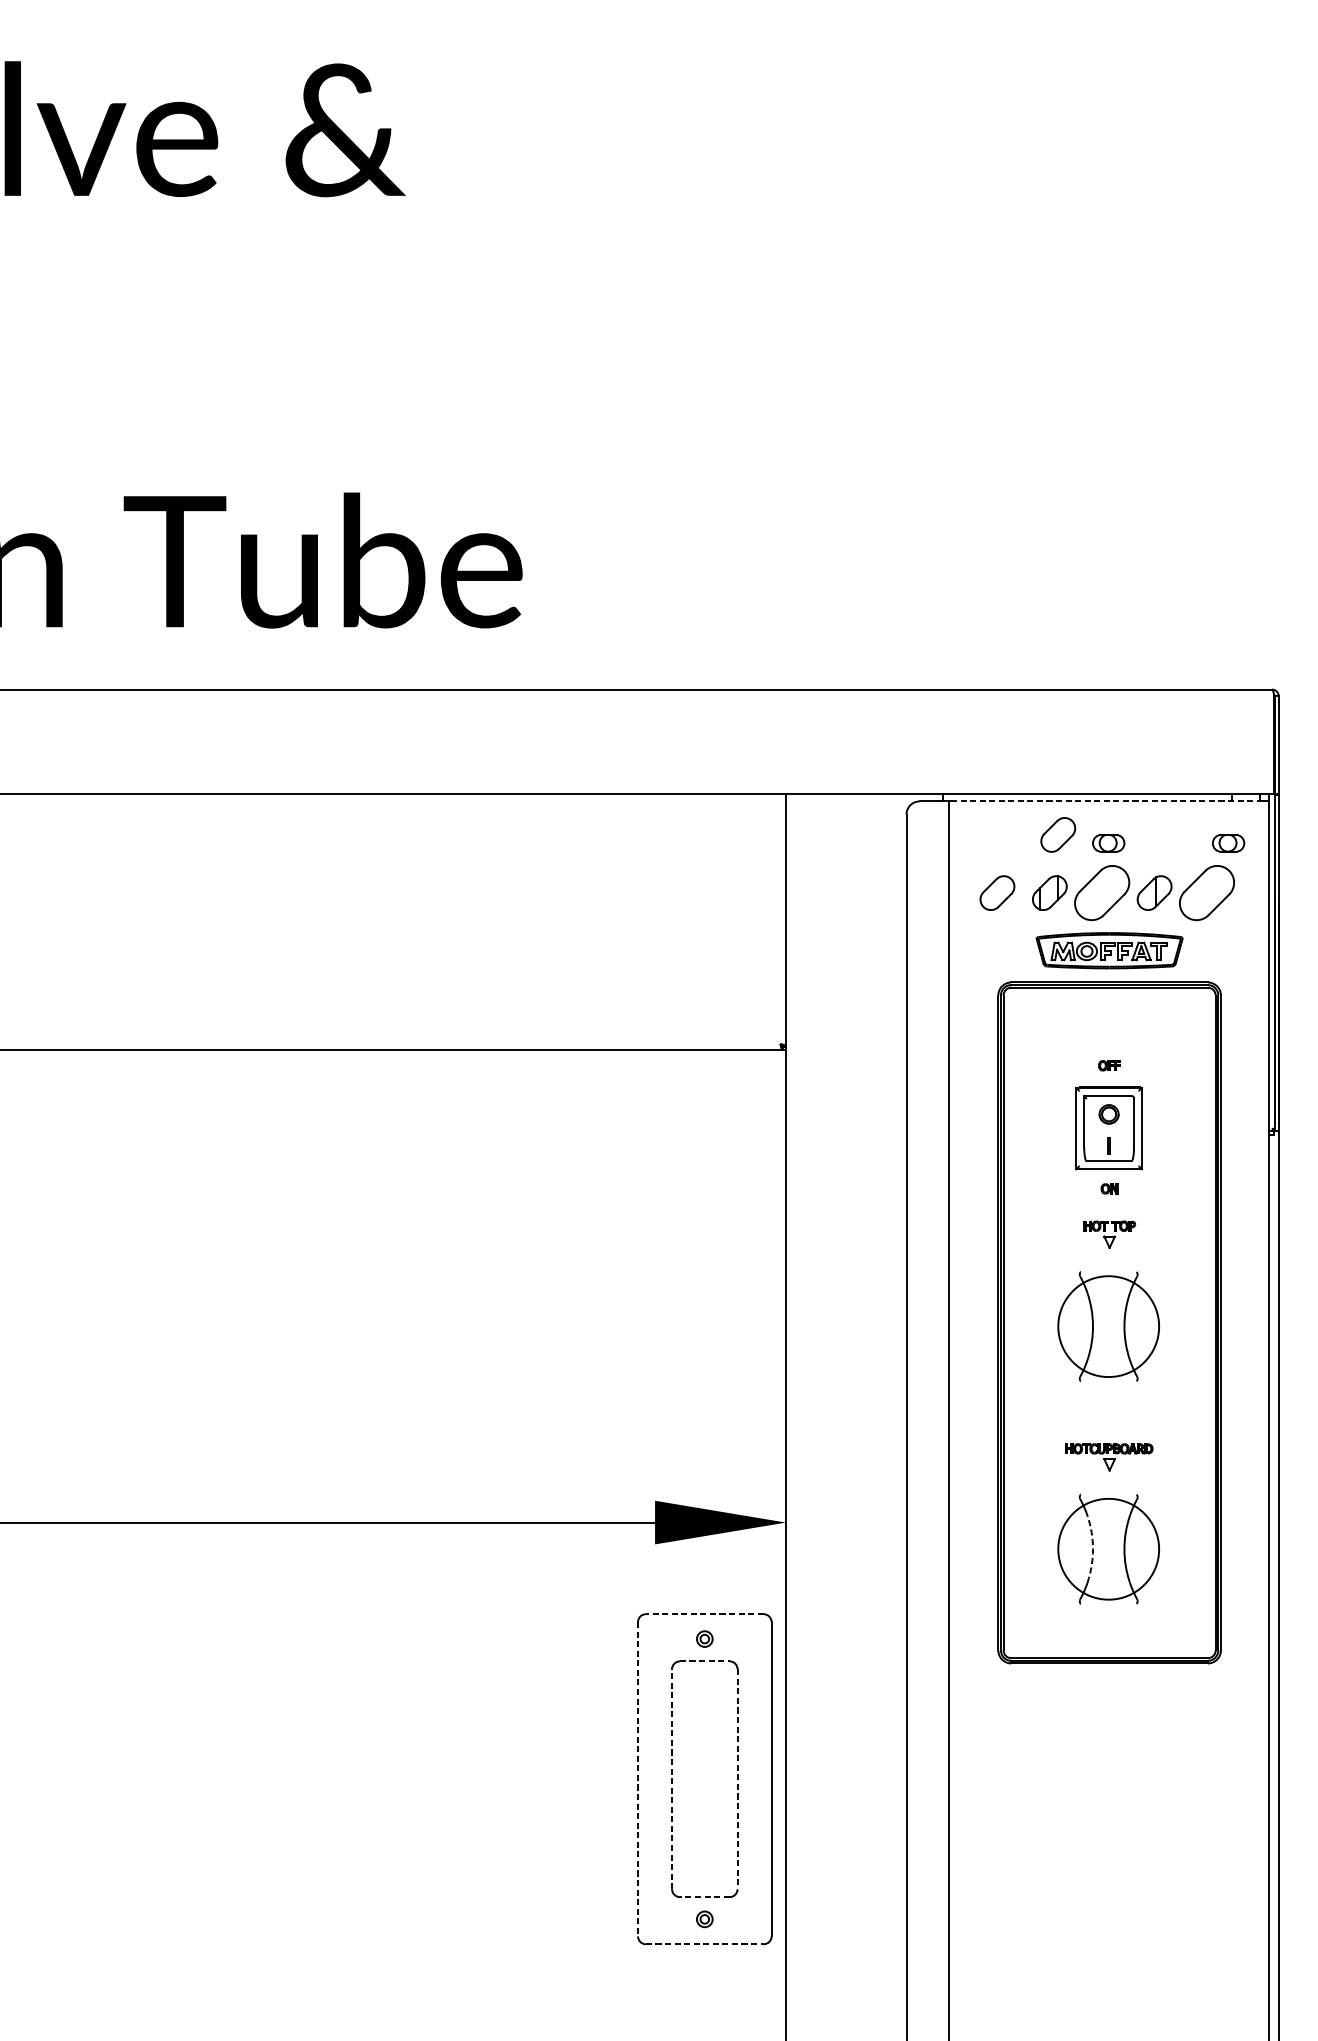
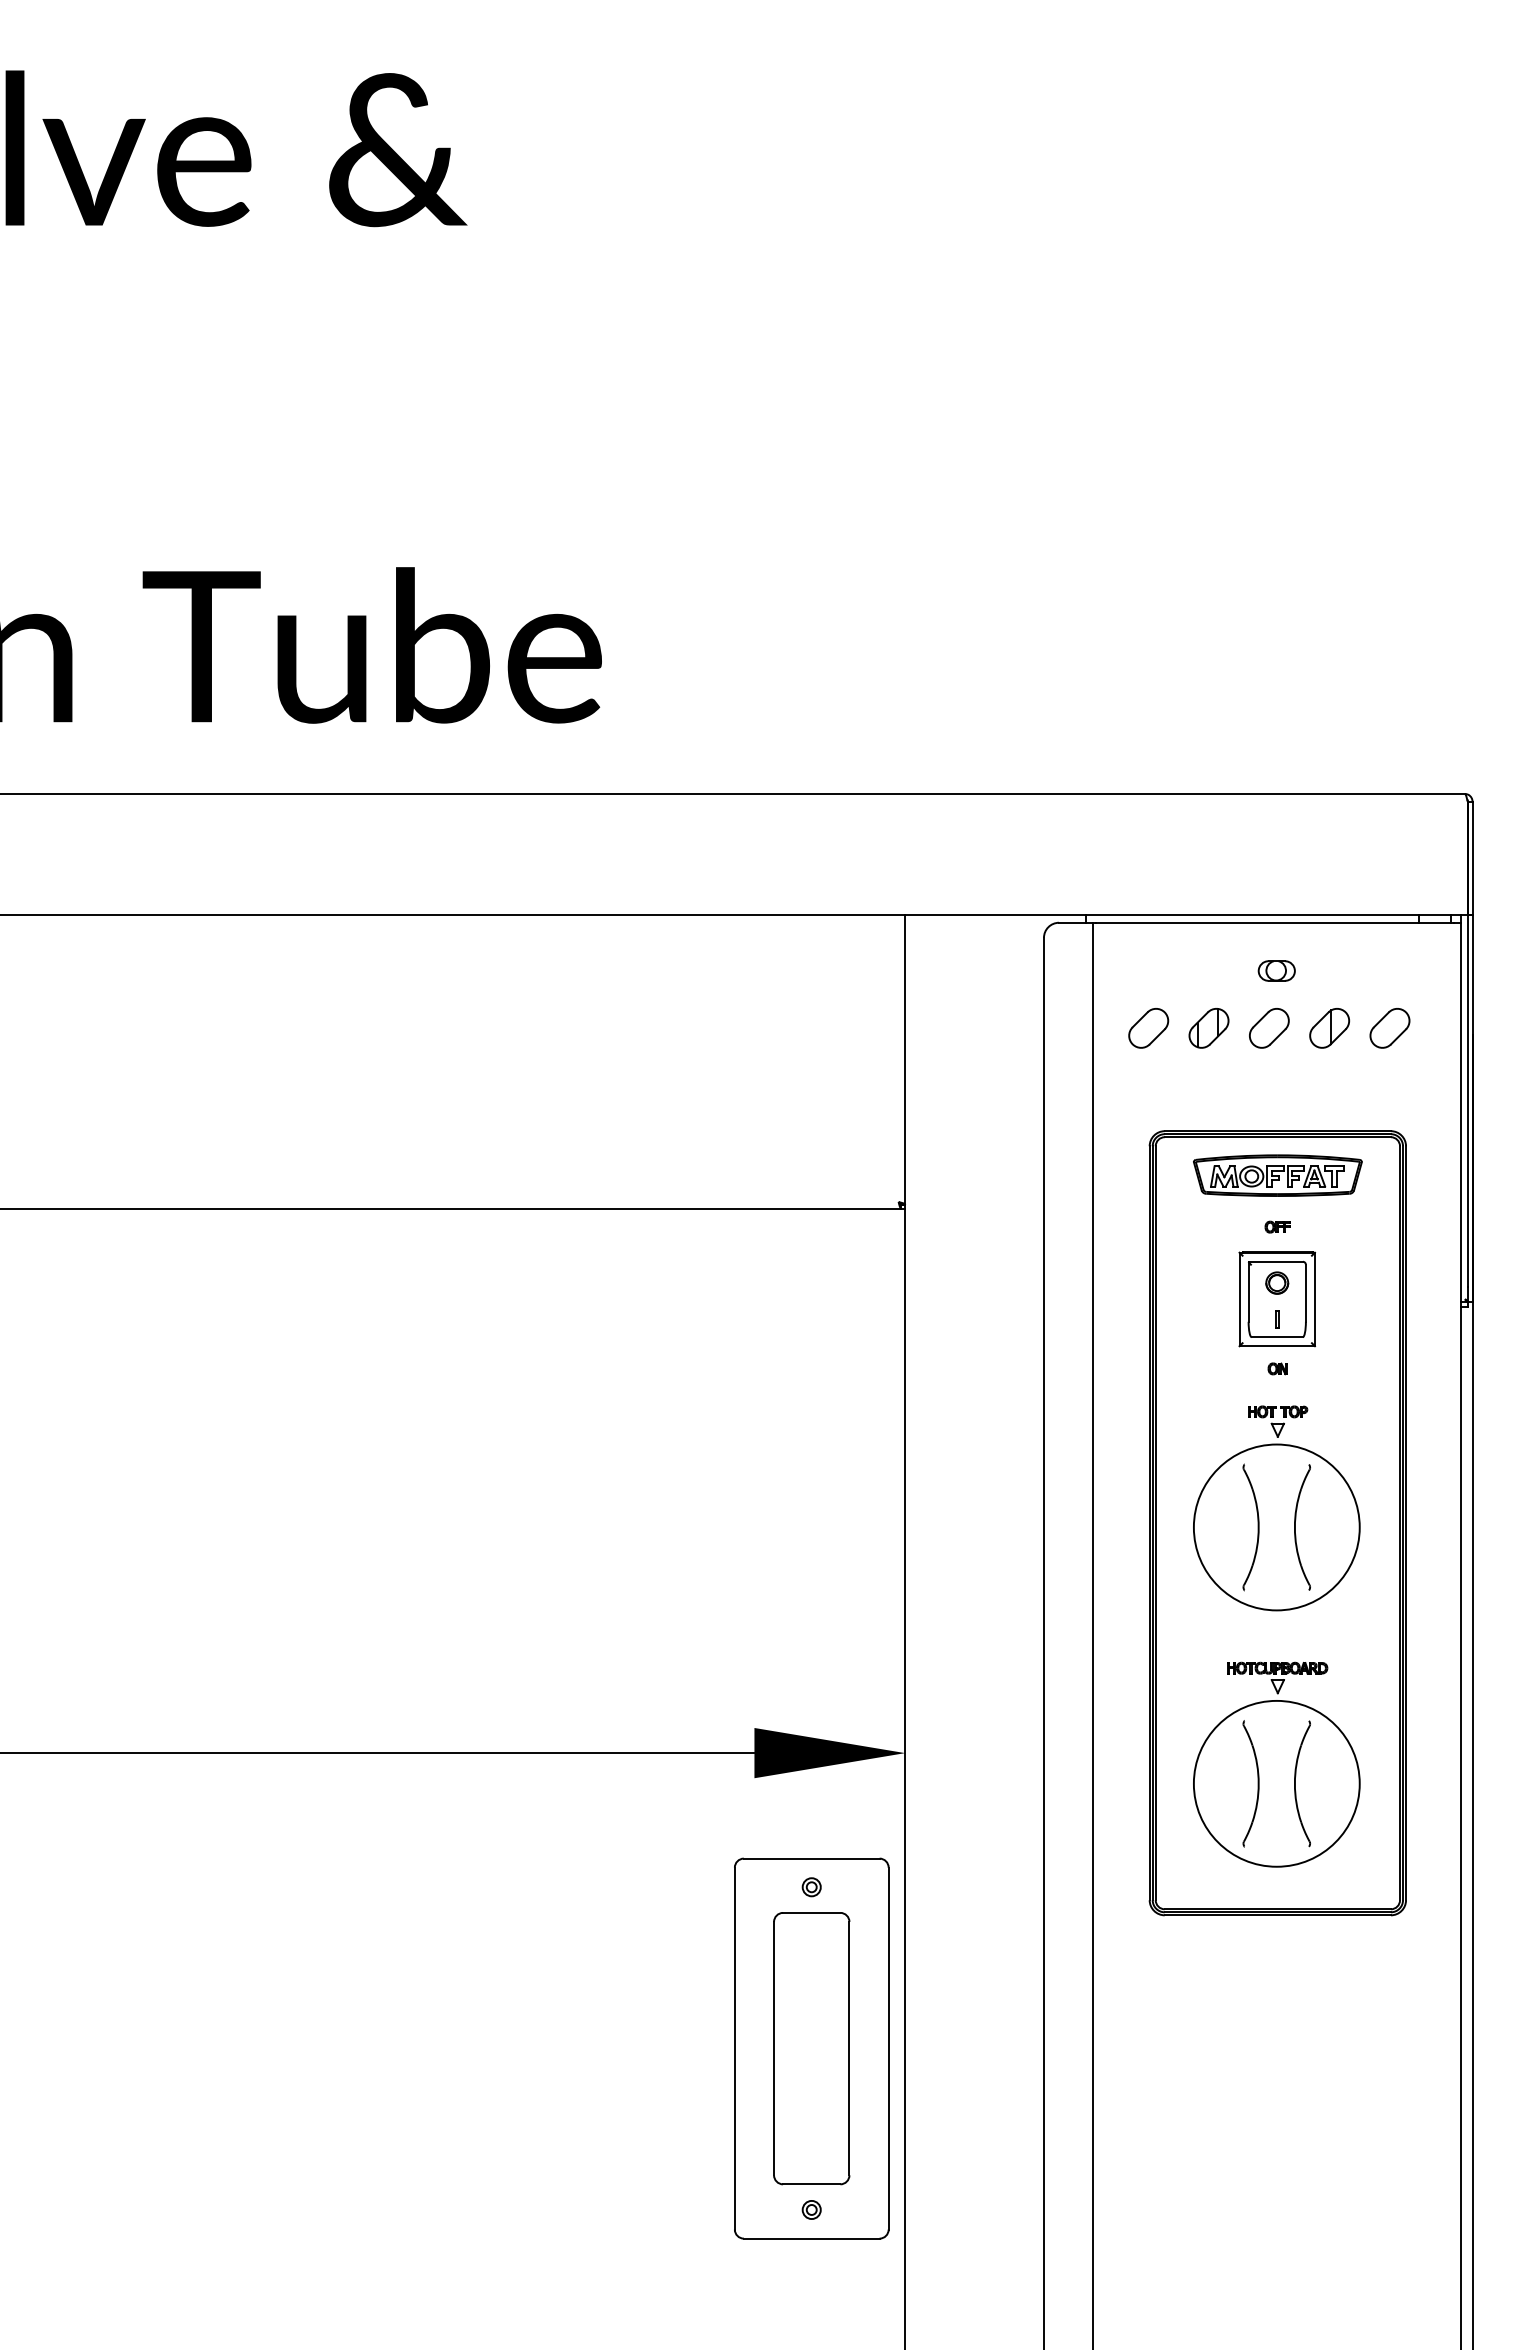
line: (1106, 801) -> (1274, 922), dashed -> solid
part: (1058, 835) -> (1218, 961), removed
part: (1228, 842) -> (1414, 970), removed
part: (1102, 893) -> (1269, 1028), size x0.62
part: (1206, 893) -> (1389, 1028), size x0.62
part: (1109, 950) -> (1277, 1175), moved
circle: (1108, 1326) -> (1276, 1527), size x1.43
arc: (1092, 1548) -> (1258, 1783), dashed -> solid
circle: (1108, 1548) -> (1276, 1783), size x1.43
line: (704, 1614) -> (811, 1858), dashed -> solid
line: (704, 1661) -> (811, 1912), dashed -> solid
line: (637, 1779) -> (734, 2048), dashed -> solid
line: (672, 1779) -> (774, 2048), dashed -> solid
line: (737, 1779) -> (849, 2048), dashed -> solid
line: (704, 1897) -> (811, 2184), dashed -> solid
line: (704, 1944) -> (811, 2238), dashed -> solid

